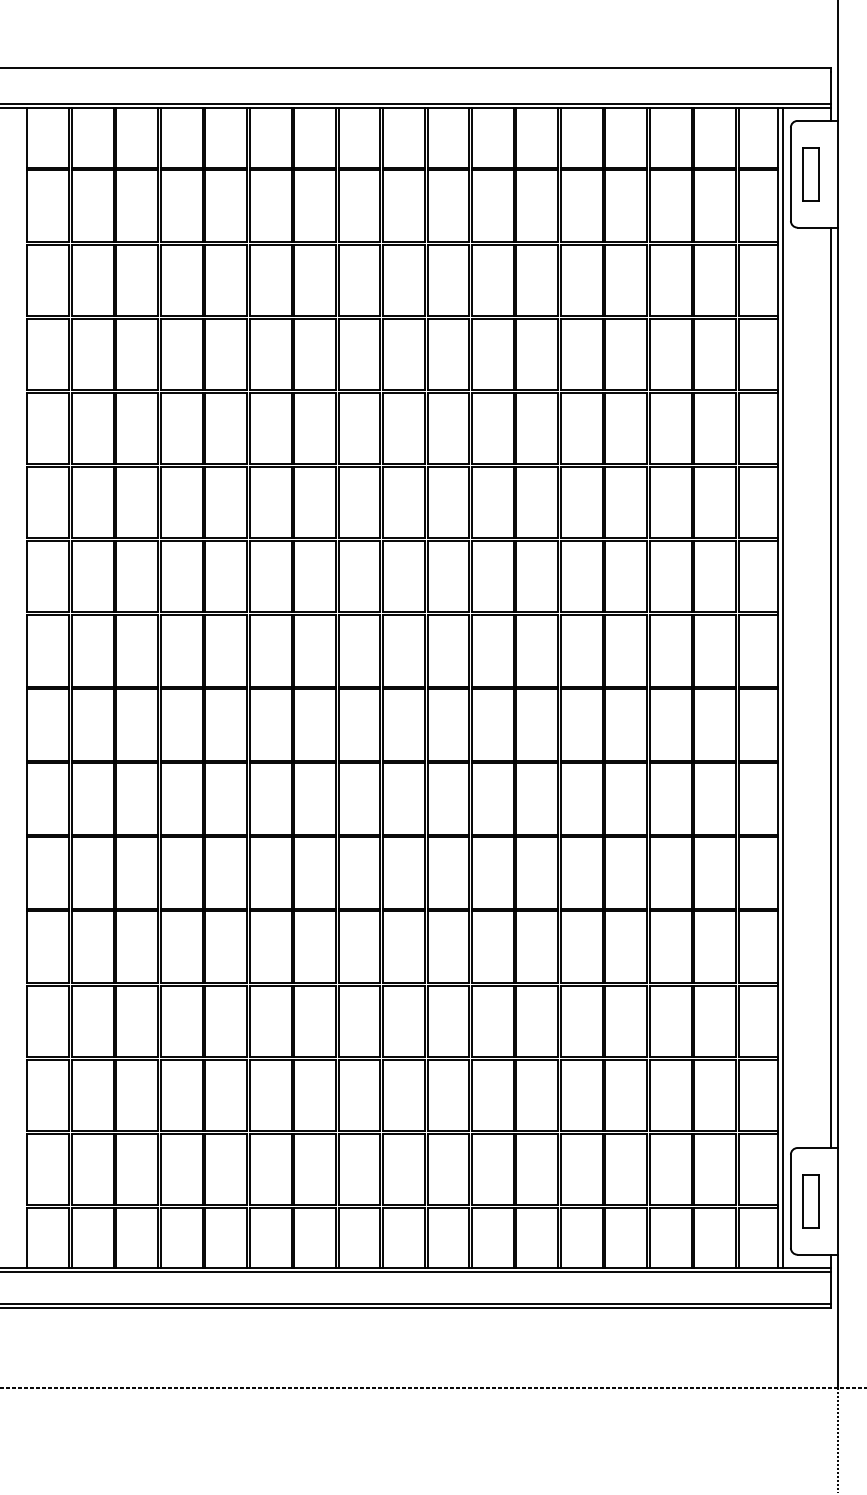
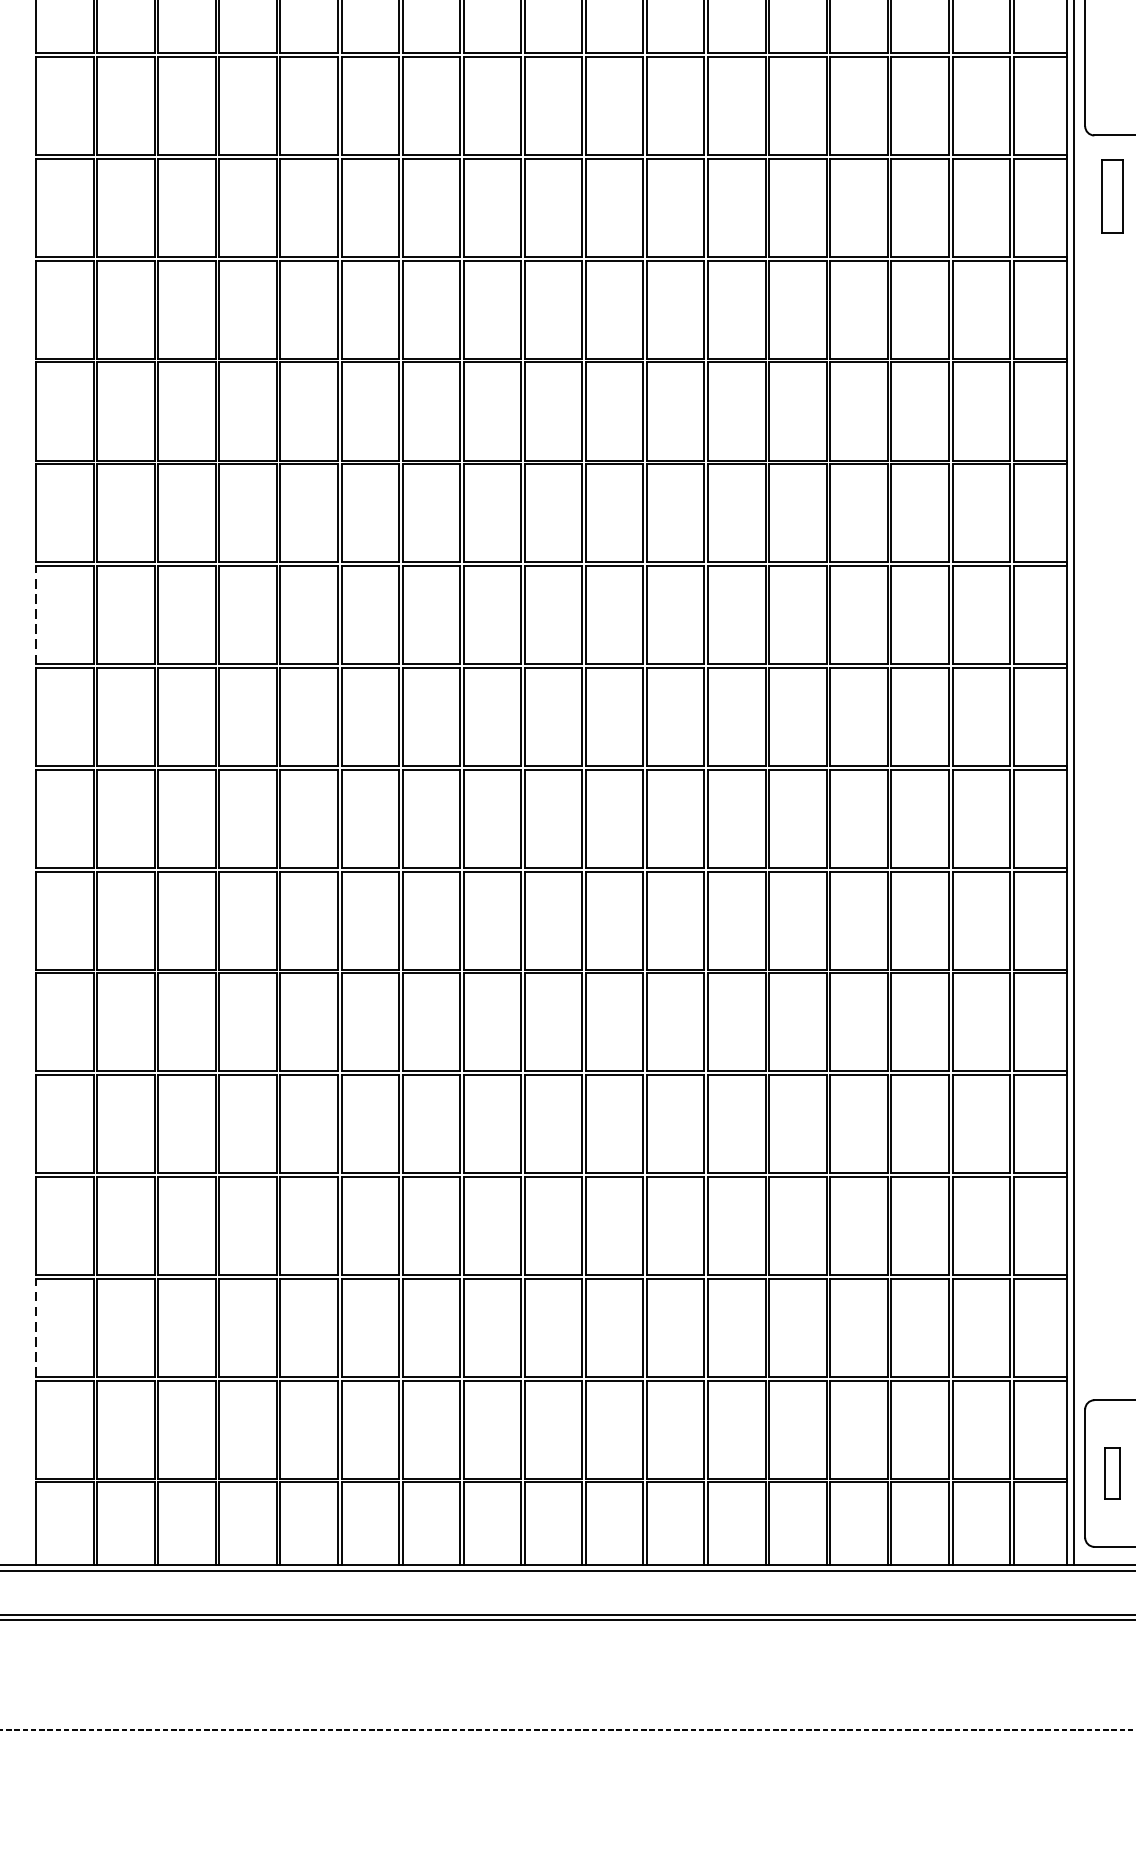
part: (810, 174) -> (1112, 197), moved
line: (27, 576) -> (36, 614), solid -> dashed
line: (27, 1095) -> (36, 1328), solid -> dashed
part: (810, 1201) -> (1112, 1473), size x0.7

